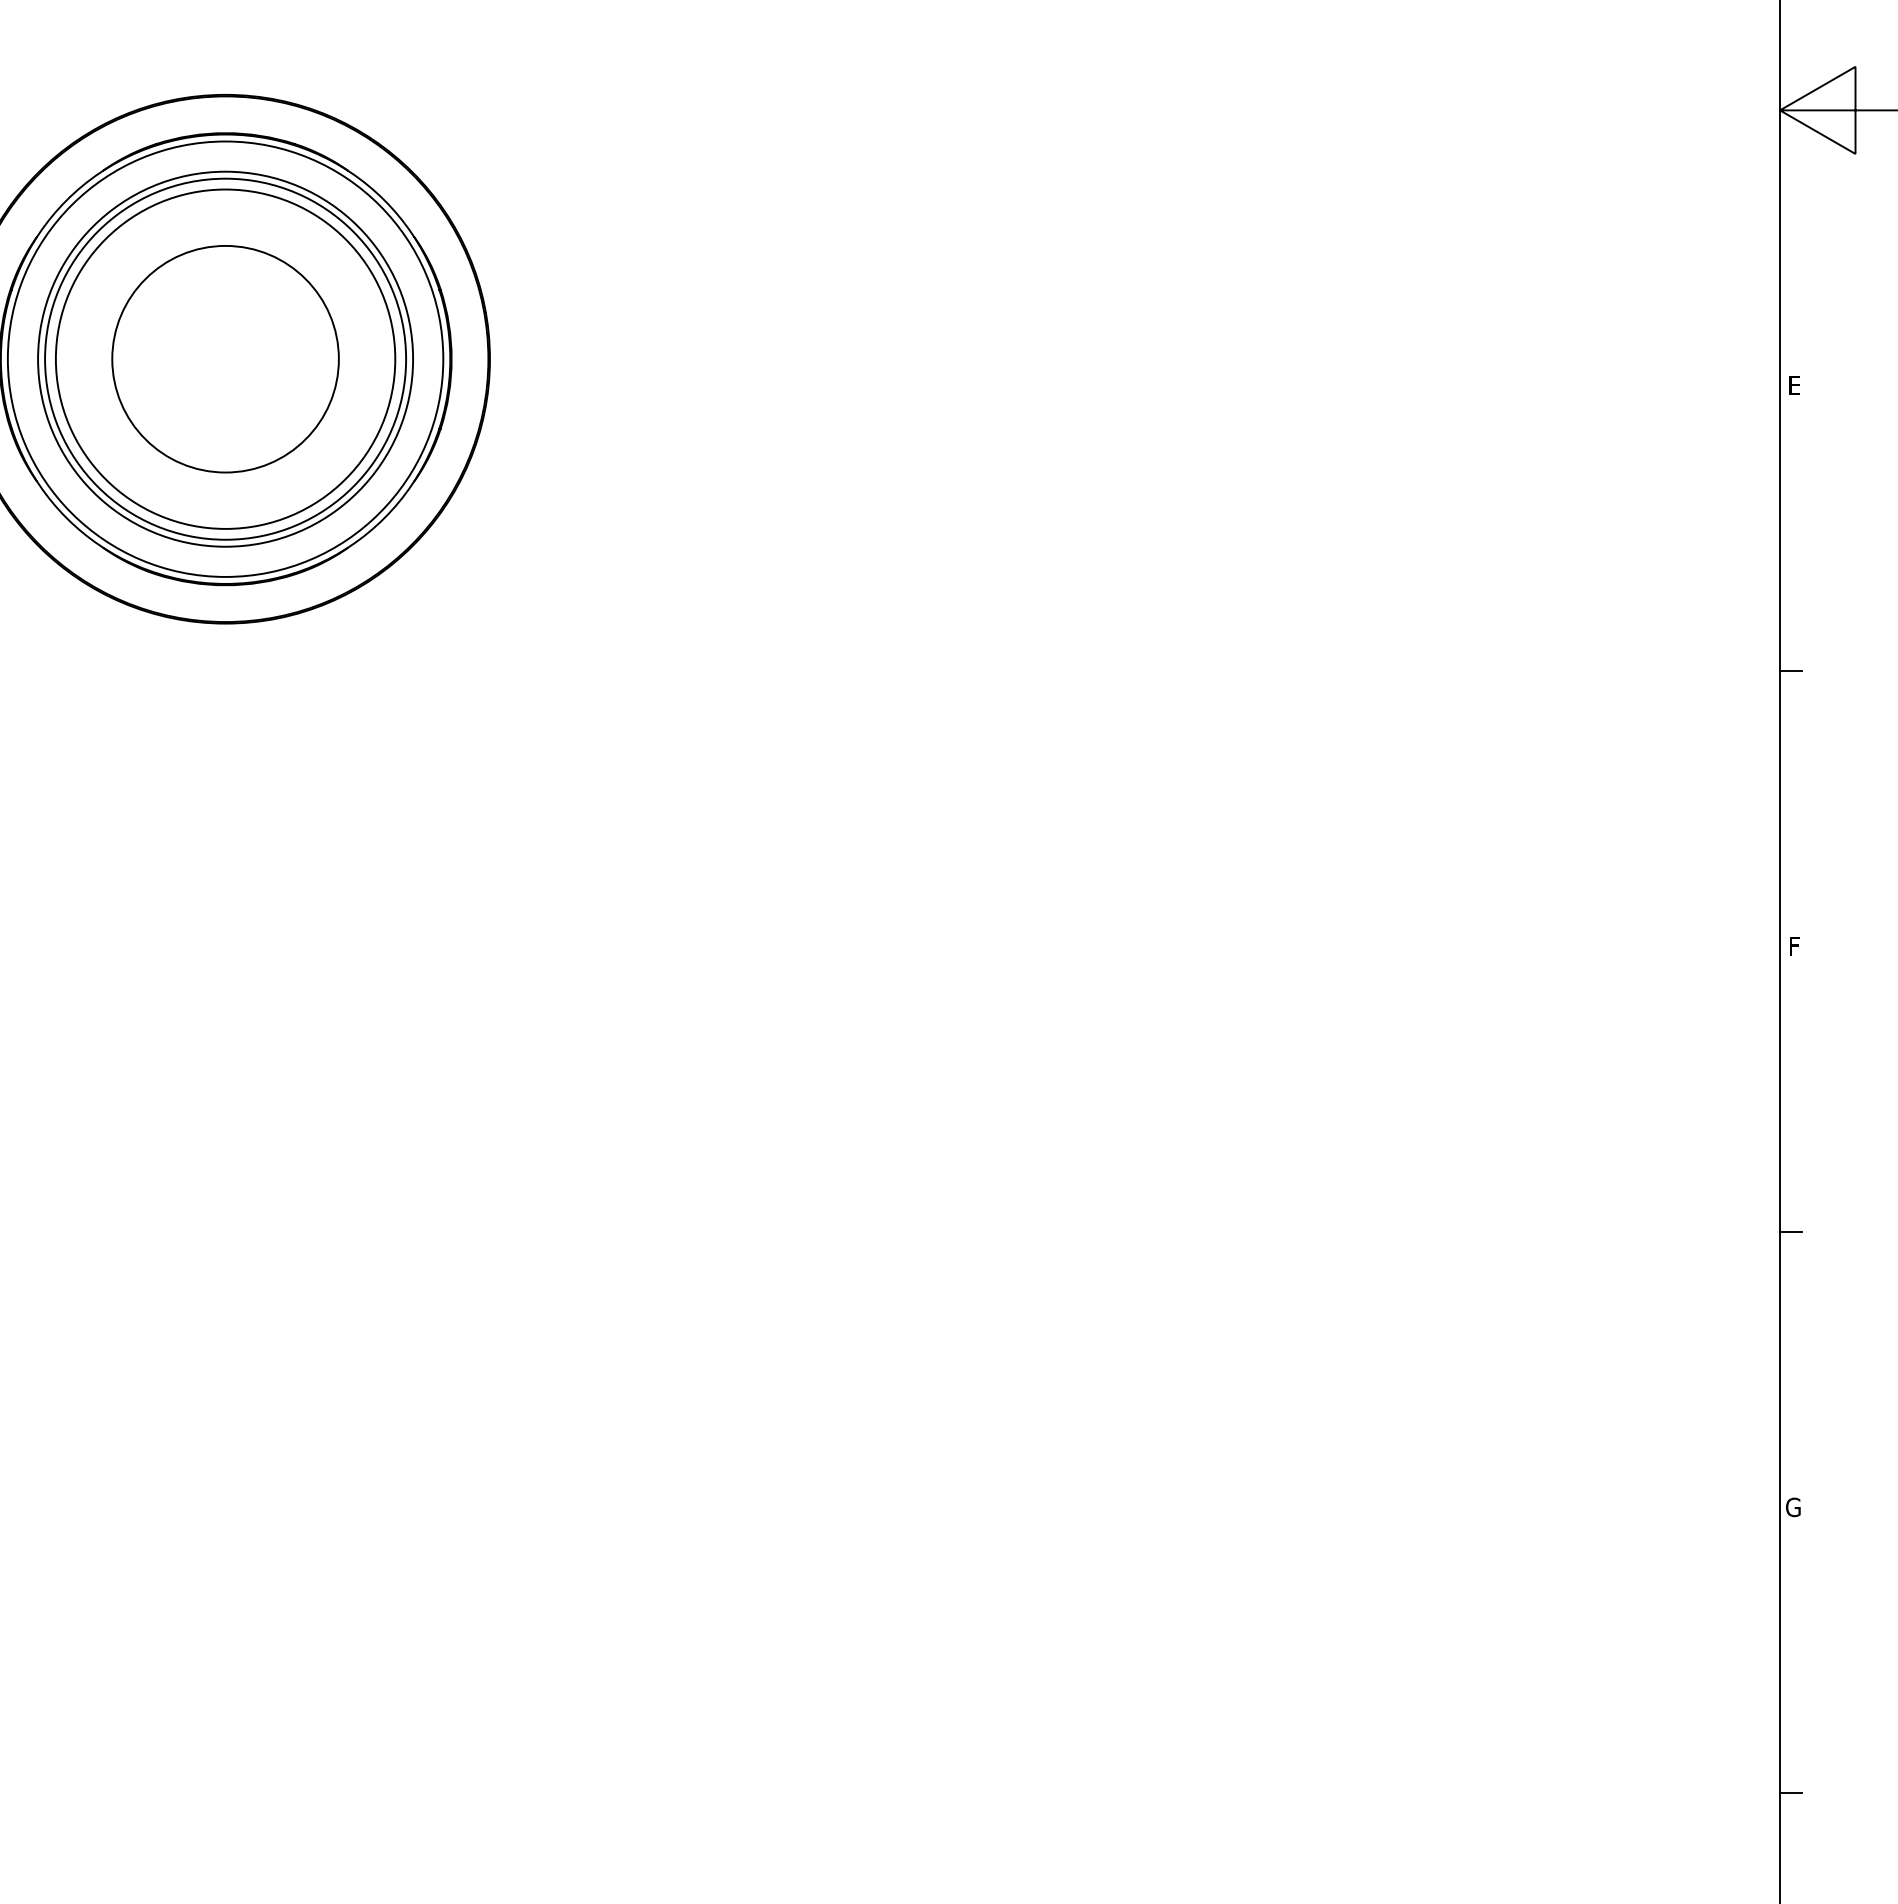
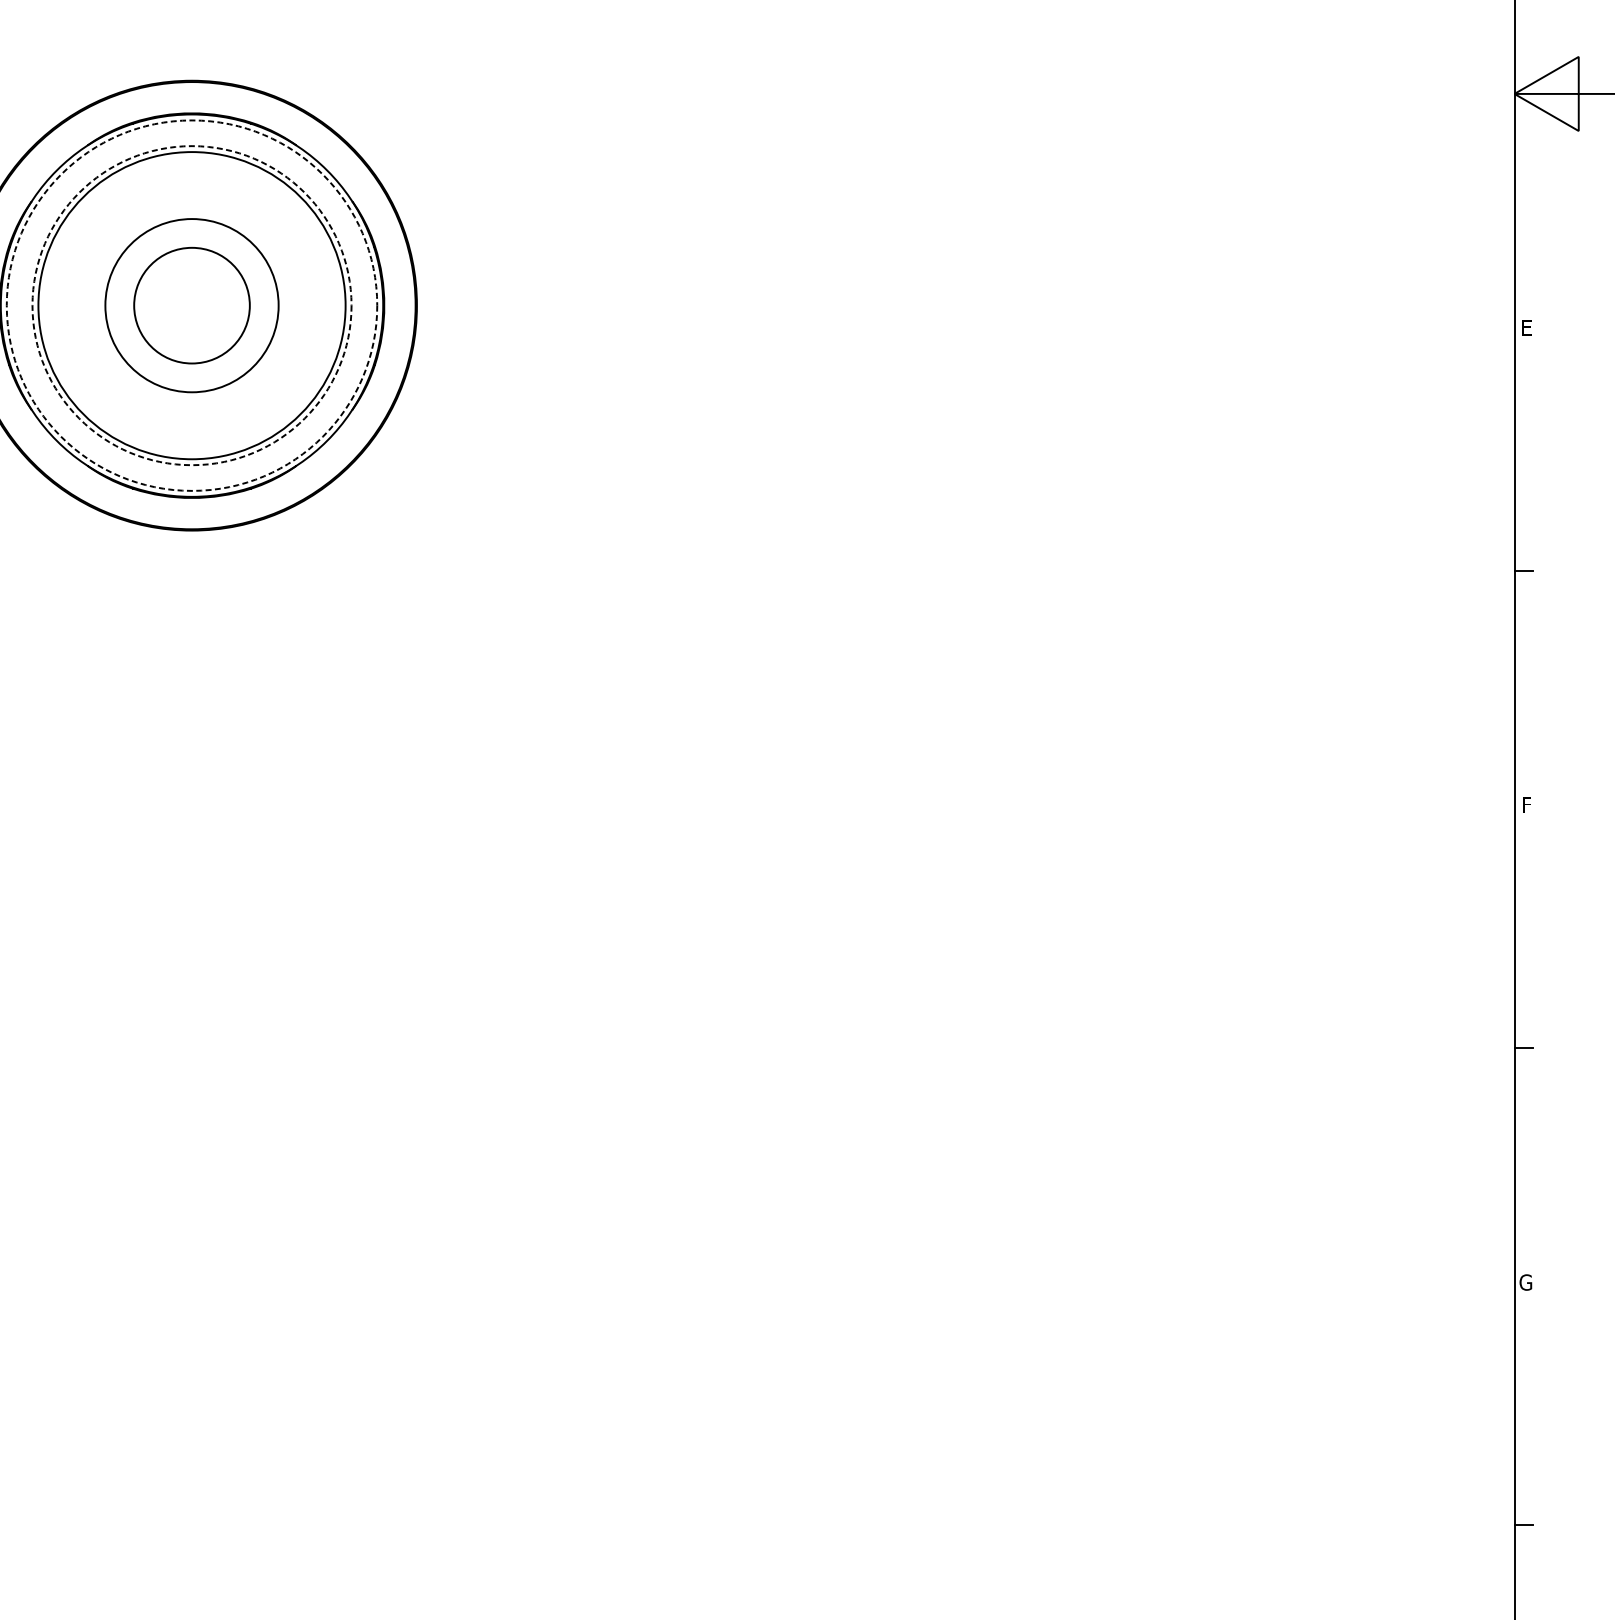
circle: (225, 358) -> (191, 305), size x0.6
circle: (225, 358) -> (191, 305), size x0.6
circle: (225, 358) -> (191, 305), solid -> dashed
circle: (225, 358) -> (191, 305), solid -> dashed

